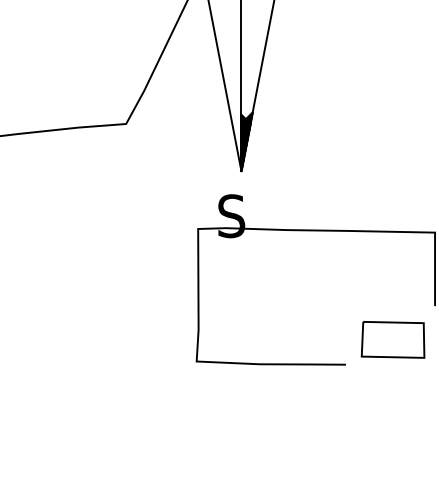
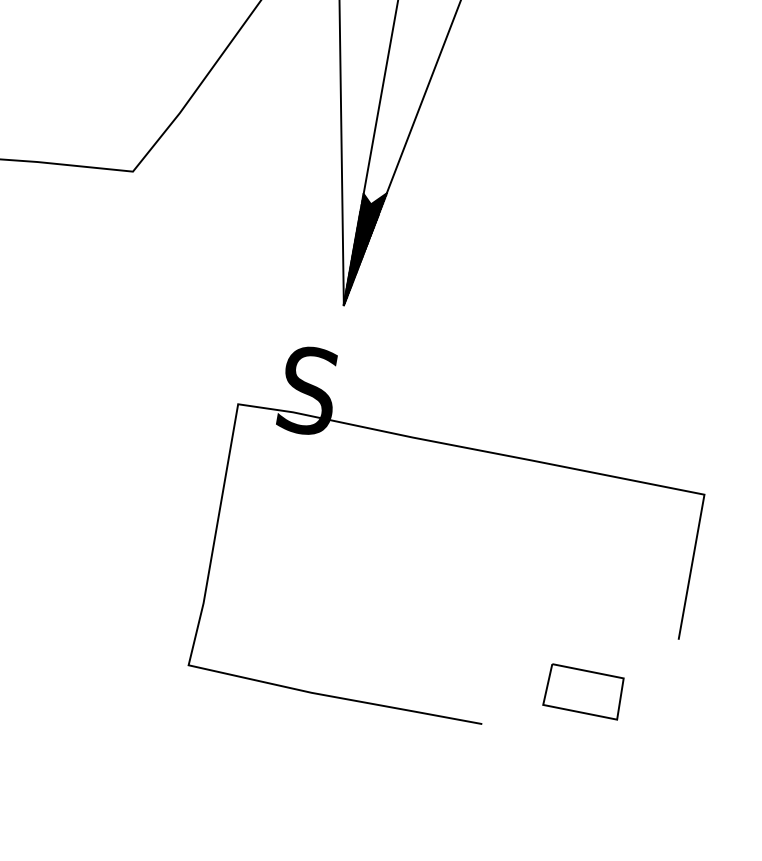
part: (392, 339) -> (582, 690), size x0.6

